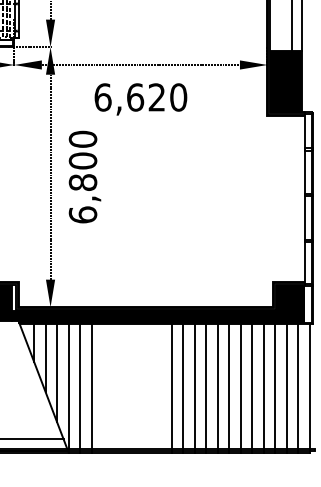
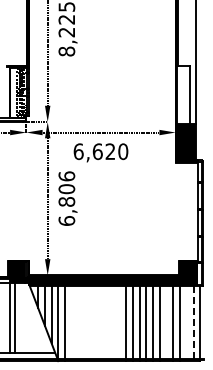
text: (82, 139) -> (66, 176), 6,800 -> 6,806
line: (90, 388) -> (71, 323), removed
line: (172, 388) -> (119, 323), removed
line: (251, 388) -> (166, 323), removed
line: (285, 388) -> (186, 323), removed
line: (297, 388) -> (193, 323), solid -> dashed

